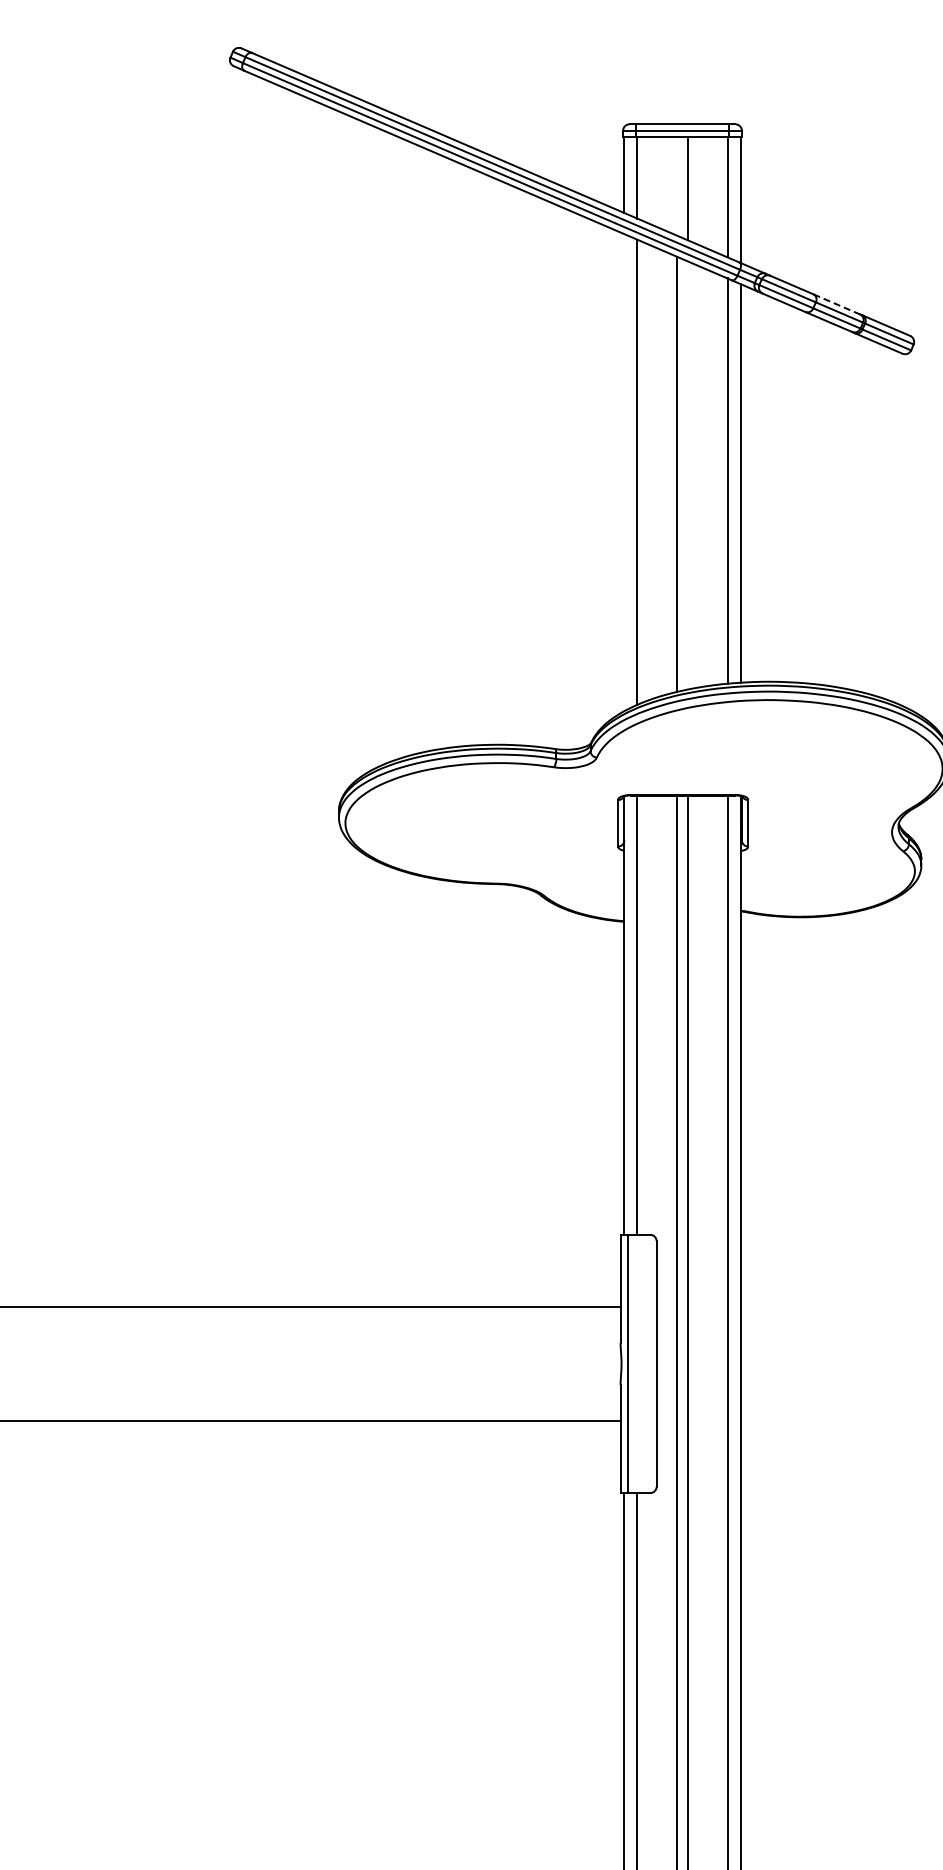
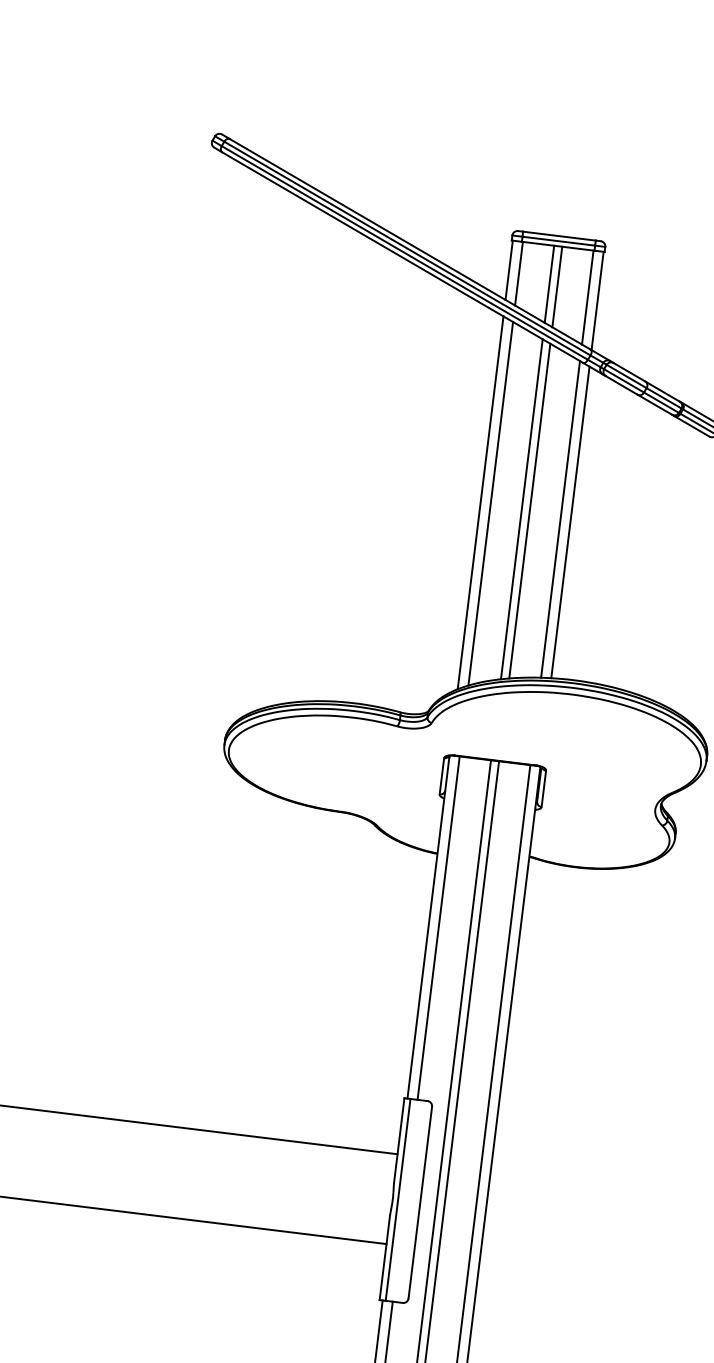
line: (677, 186) -> (549, 284), added
line: (837, 304) -> (663, 391), dashed -> solid
line: (624, 472) -> (480, 502), added
line: (687, 475) -> (529, 511), added

